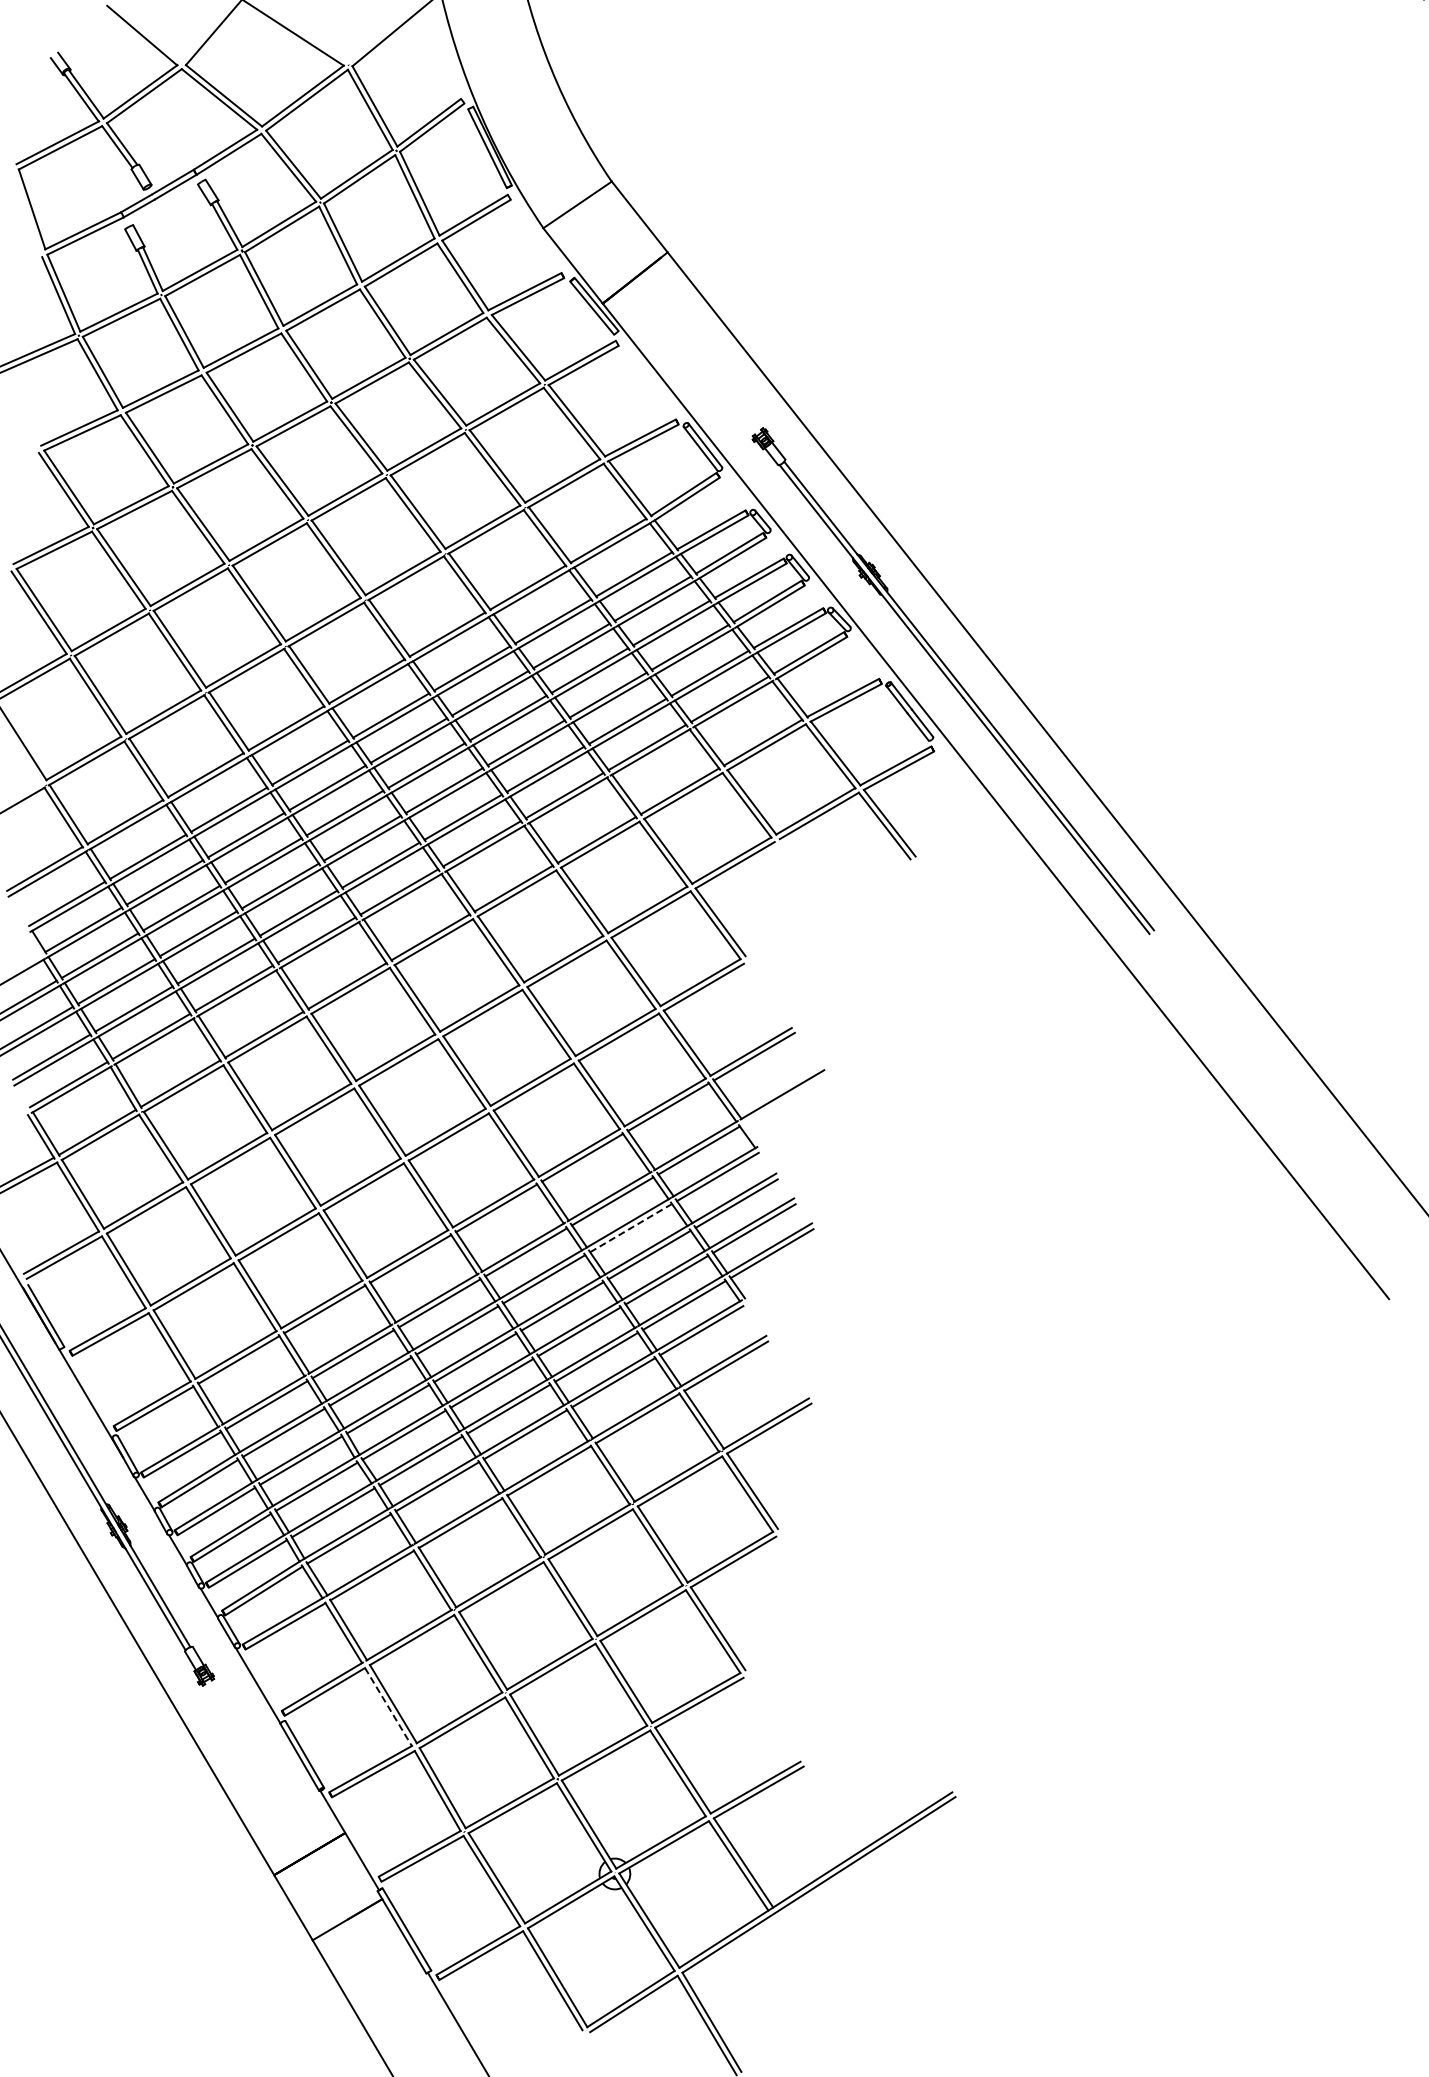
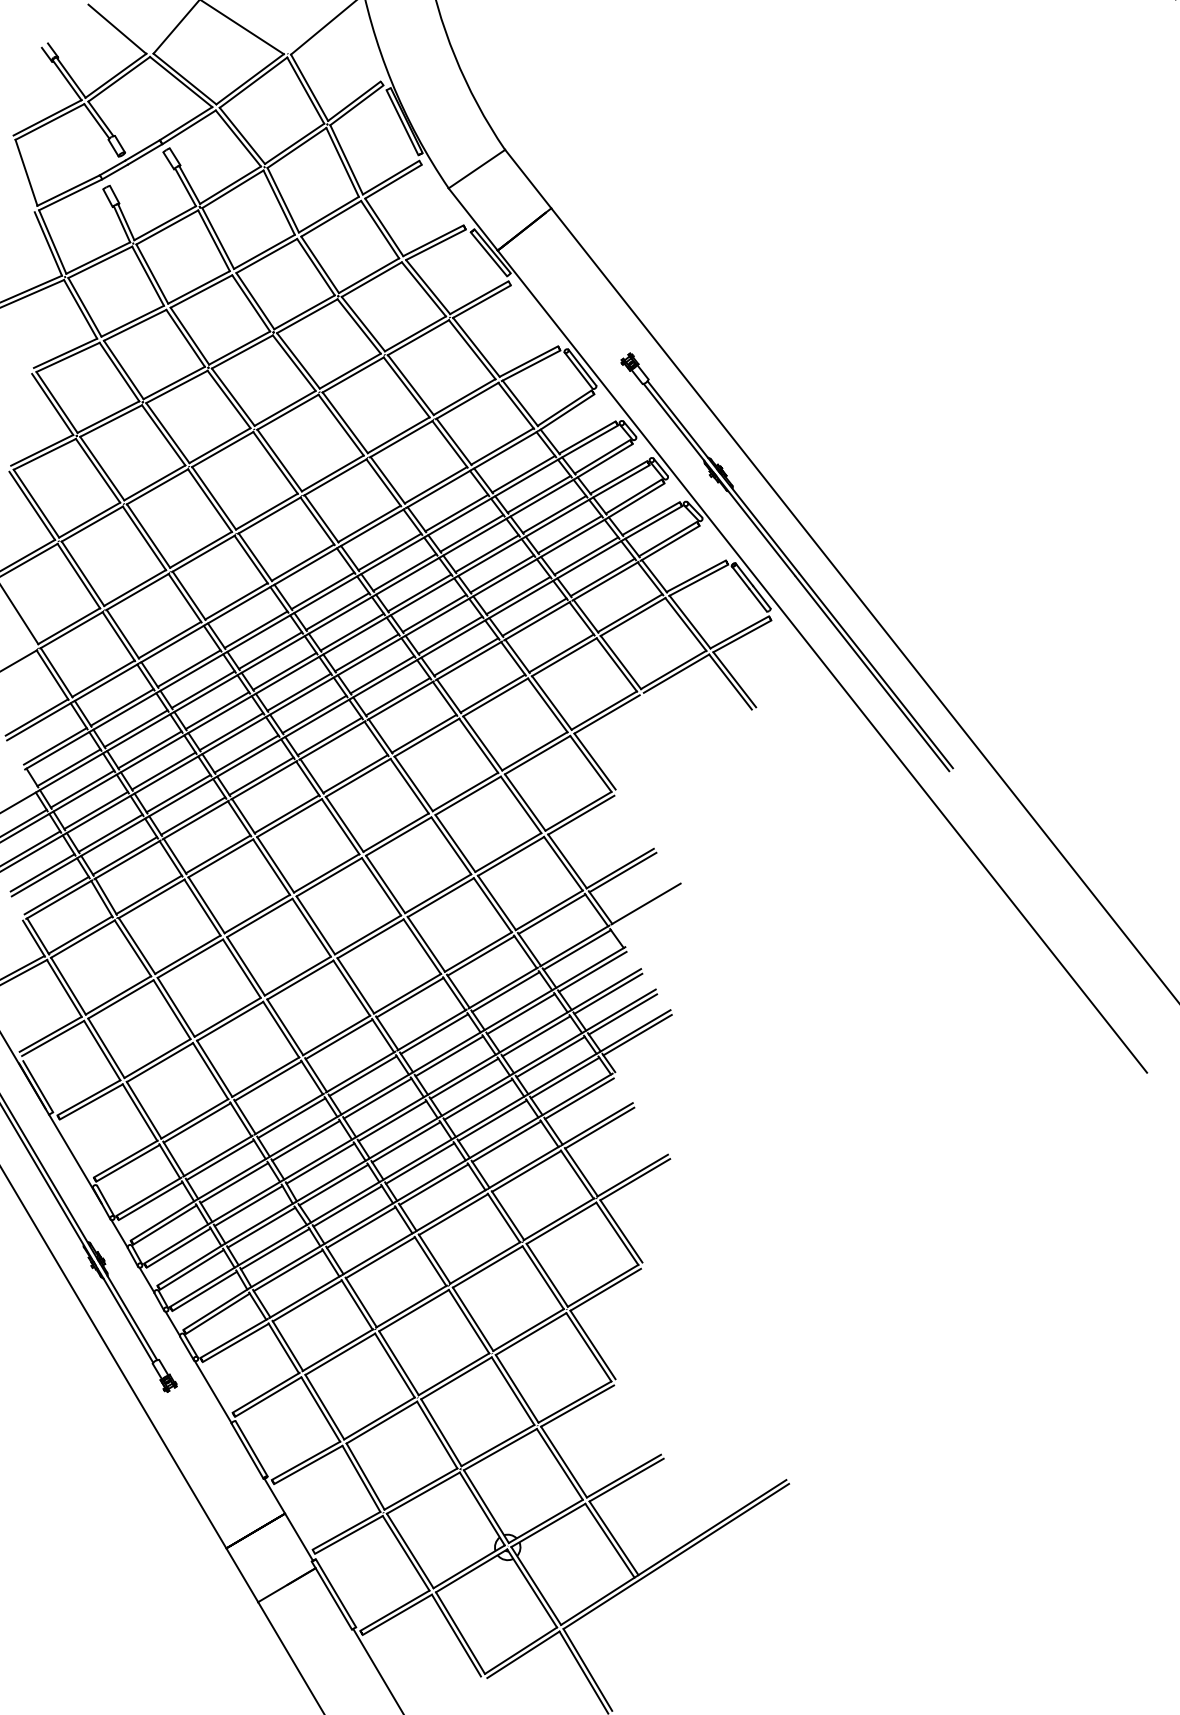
line: (631, 1227) -> (521, 1013), dashed -> solid
line: (388, 1707) -> (320, 1409), dashed -> solid

